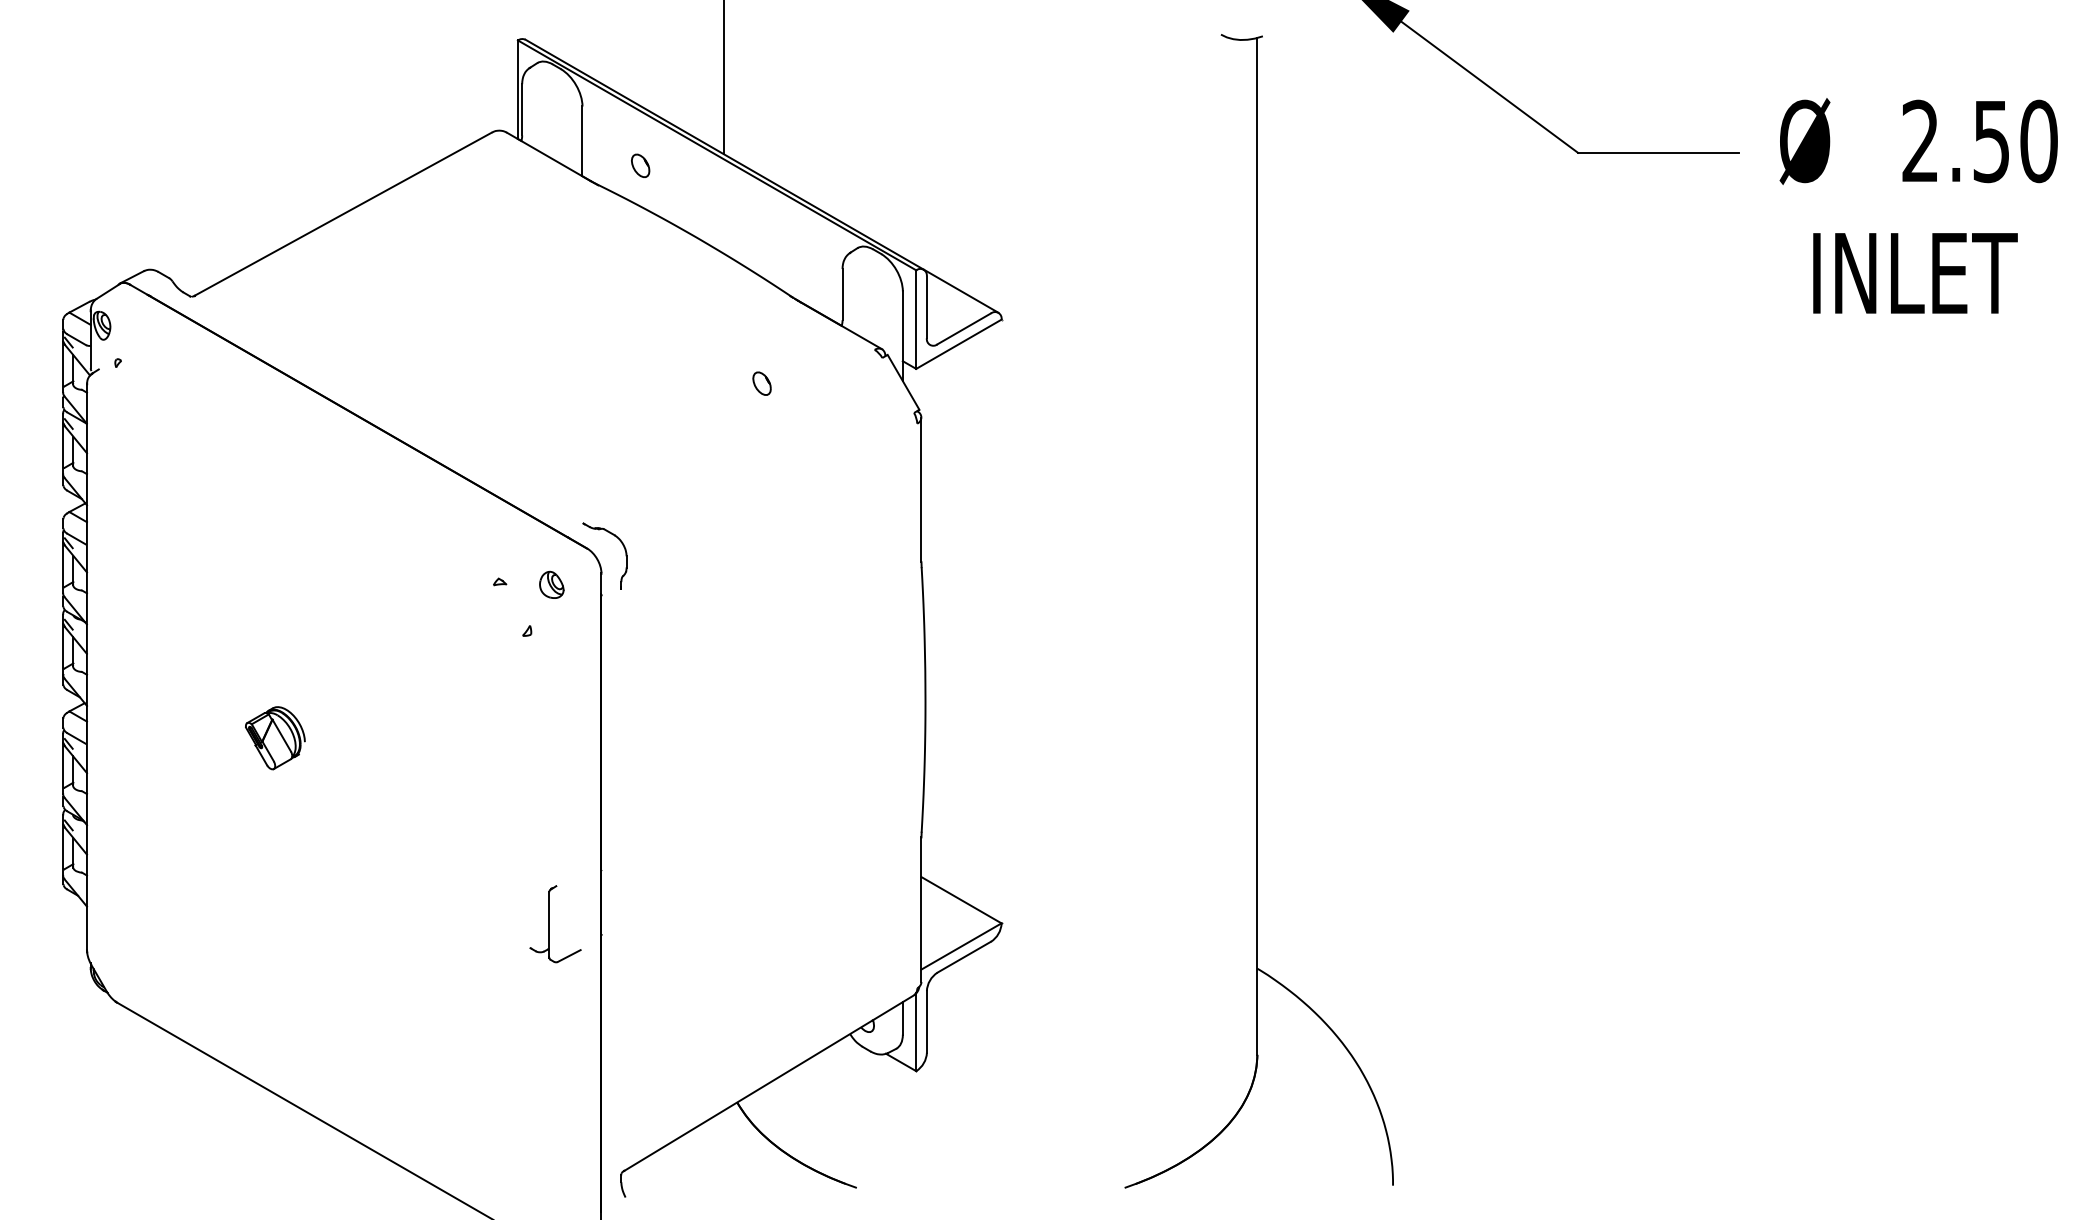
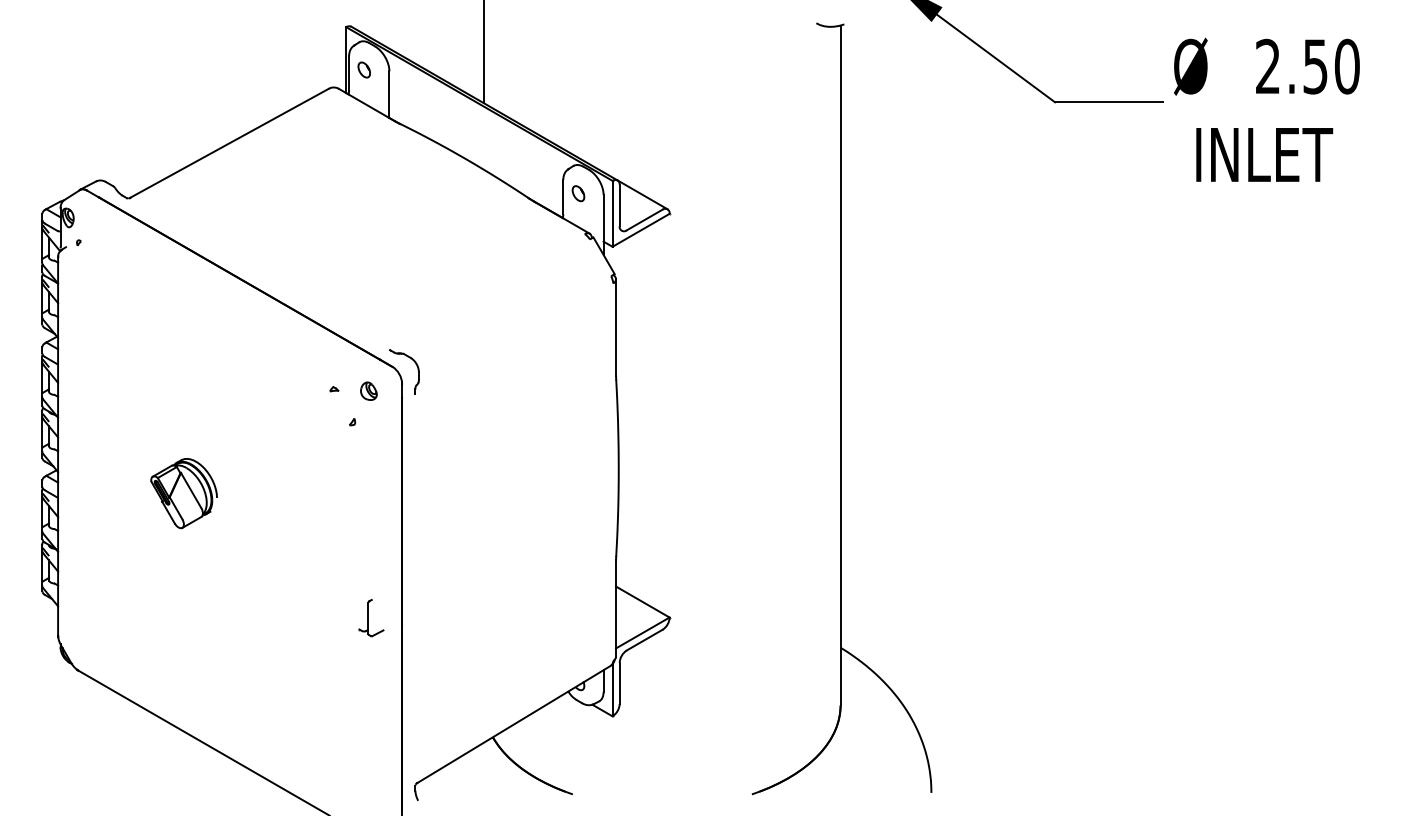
part: (639, 165) -> (363, 69), moved
text: (1918, 205) -> (1266, 109), moved
part: (762, 383) -> (578, 193), moved
part: (274, 737) -> (183, 493), size x1.67
part: (555, 923) -> (371, 617), size x0.71

